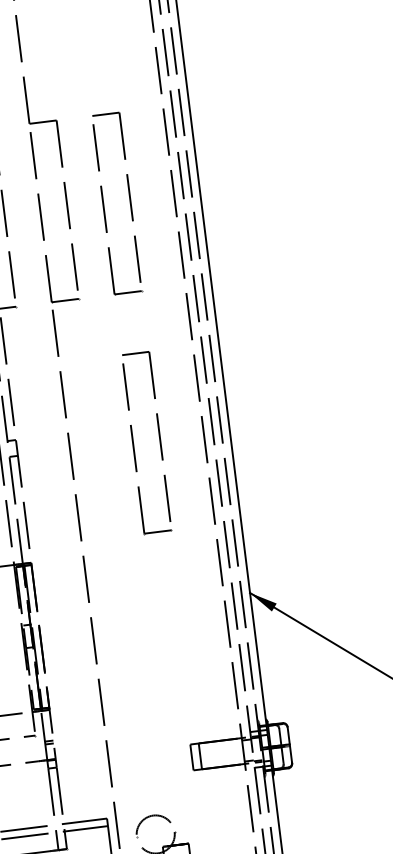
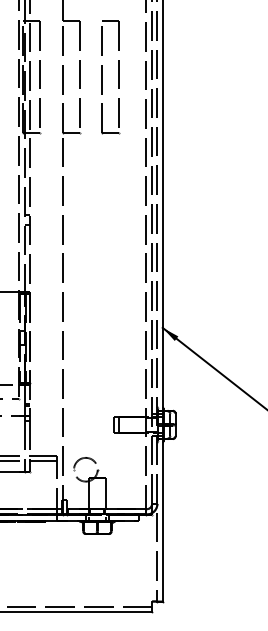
part: (134, 444) -> (102, 227), removed

